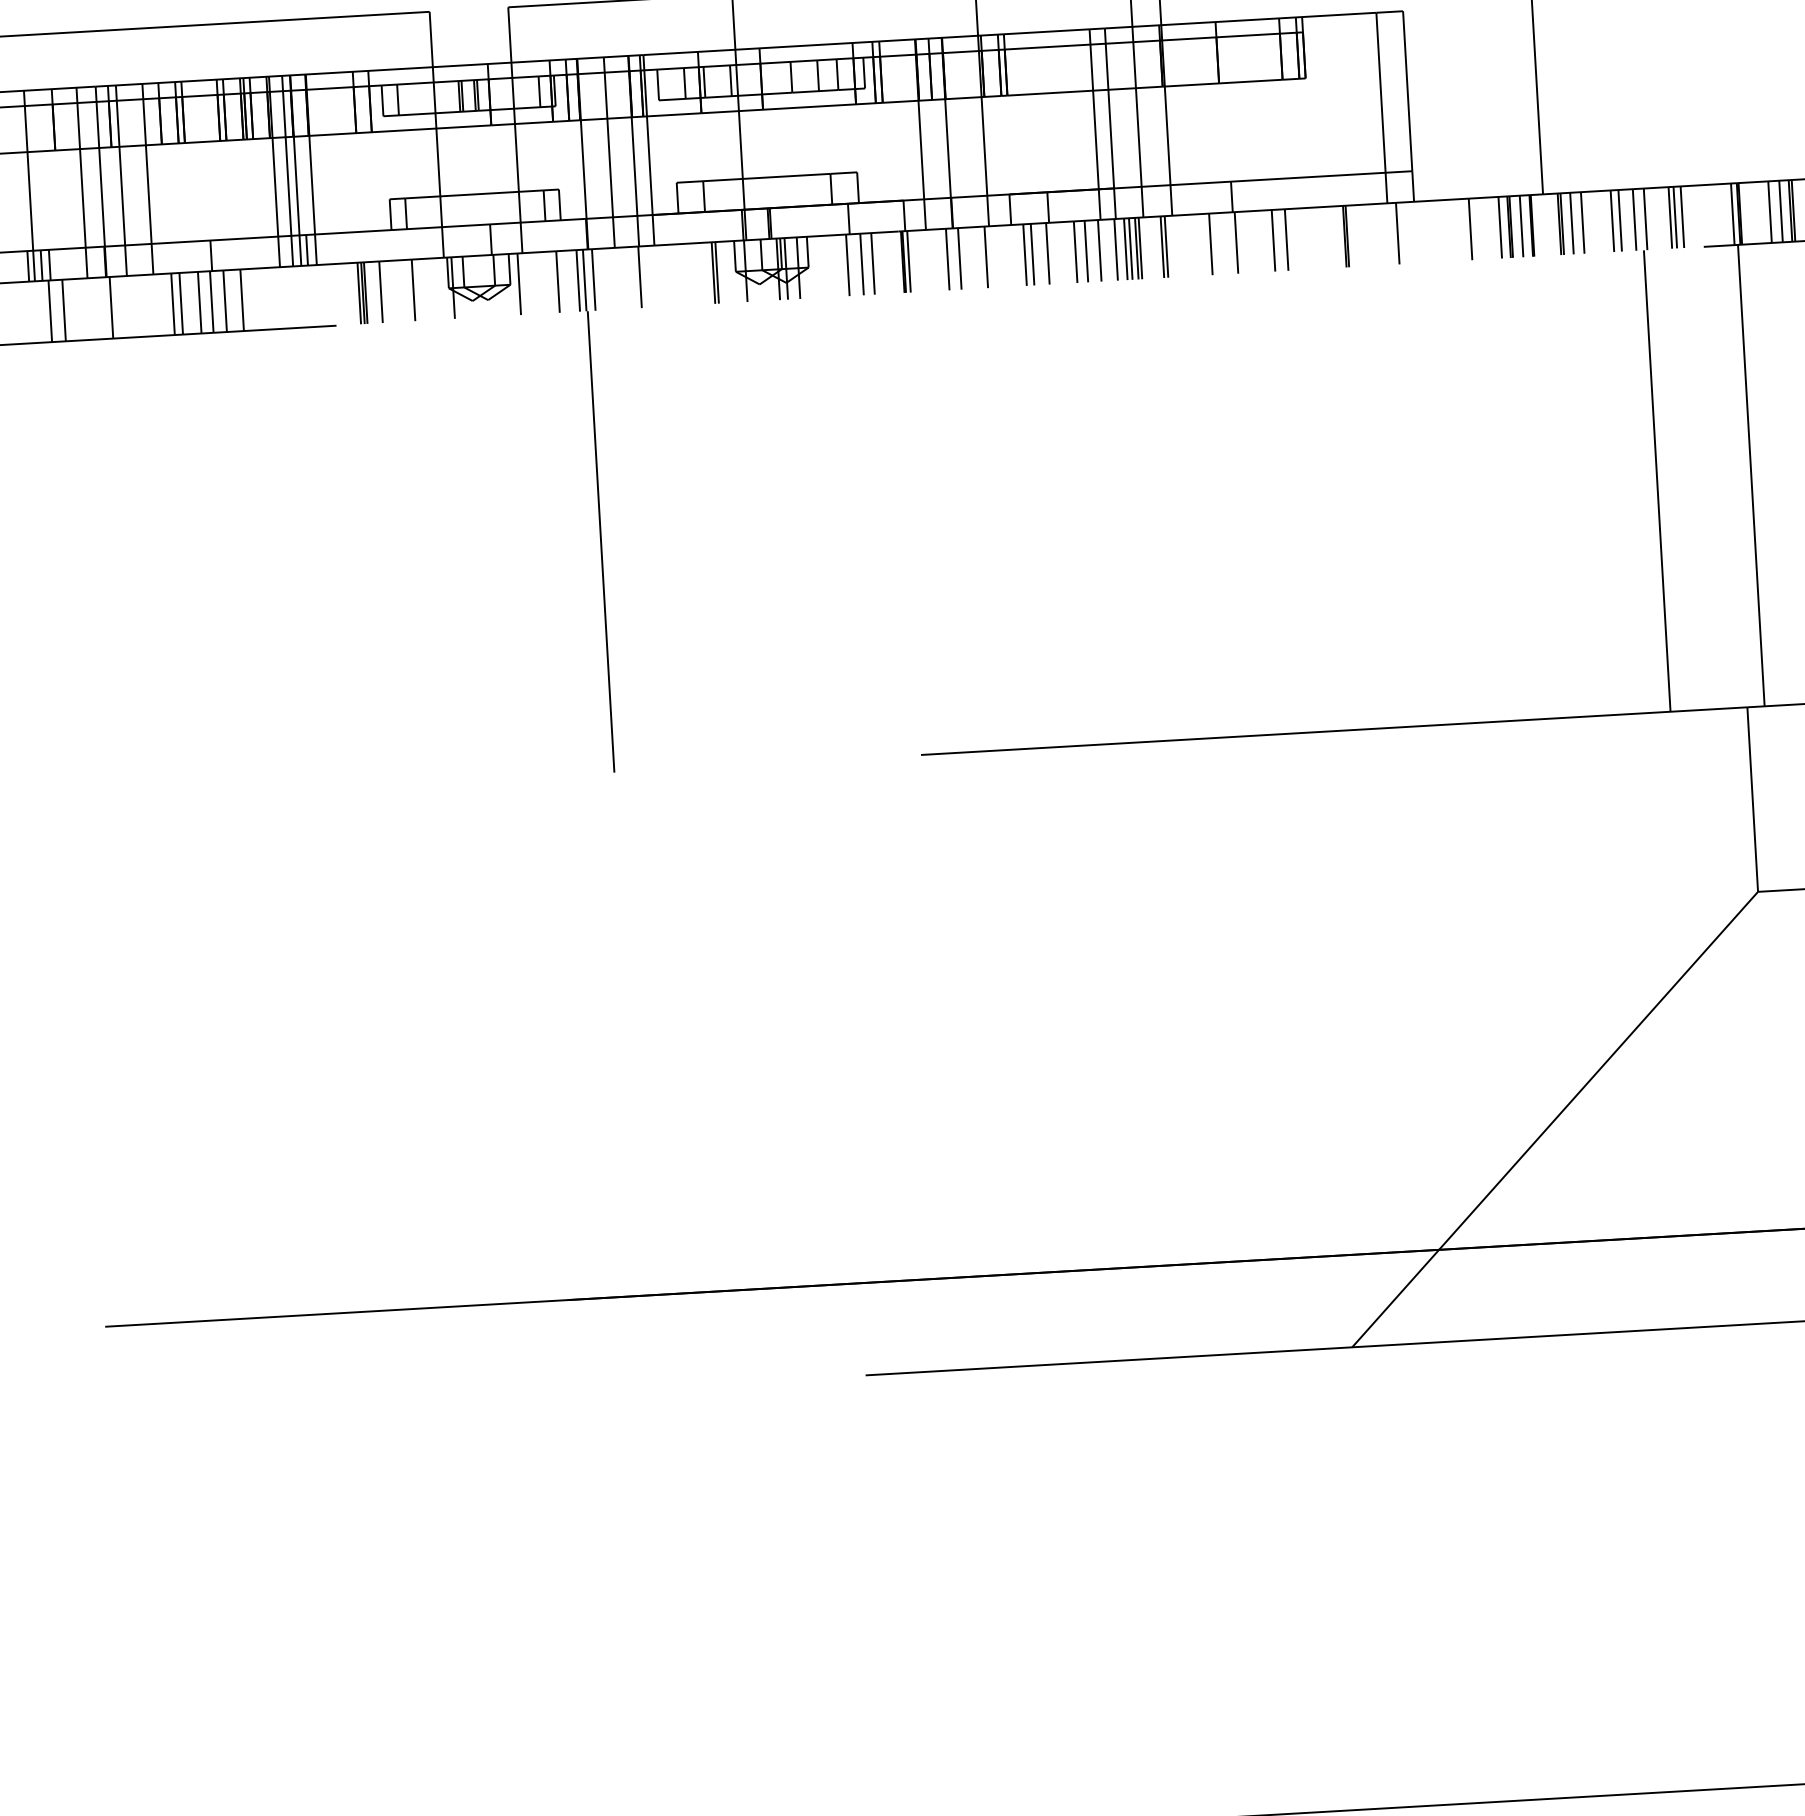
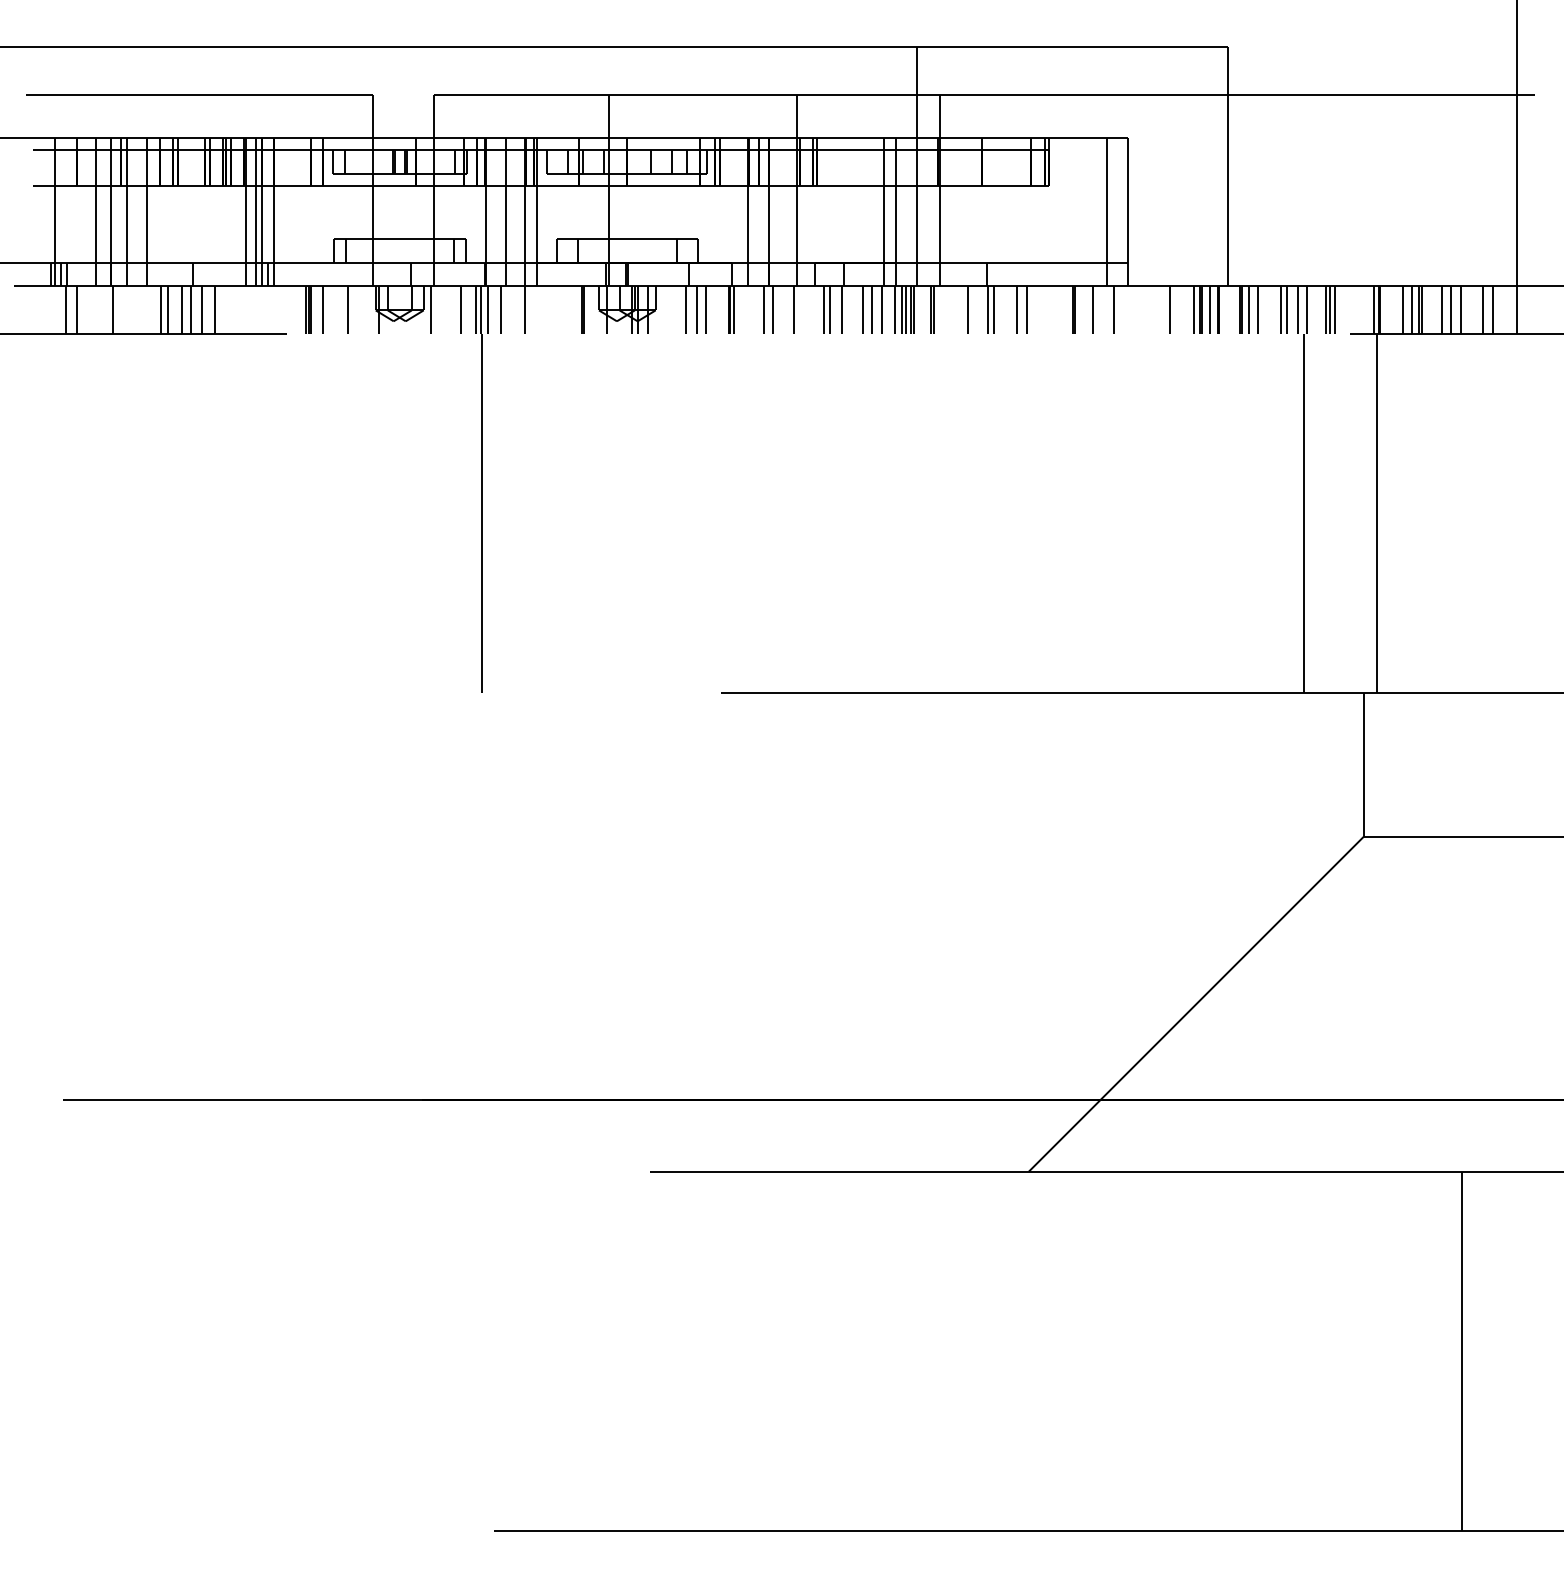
line: (1371, 235) -> (1093, 310), added
line: (1244, 242) -> (994, 310), added
line: (609, 279) -> (500, 310), added

